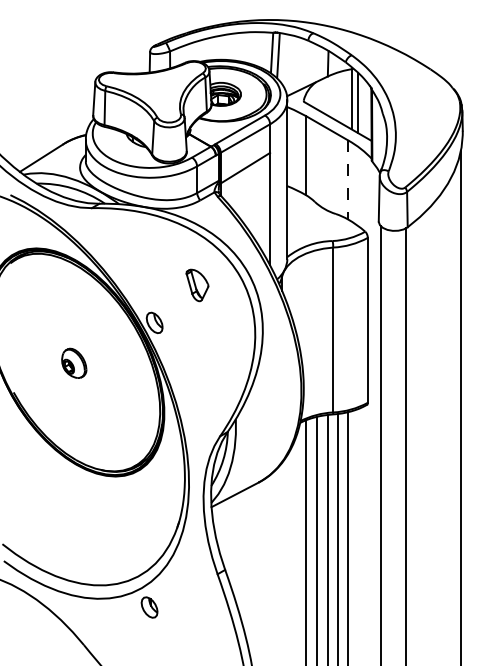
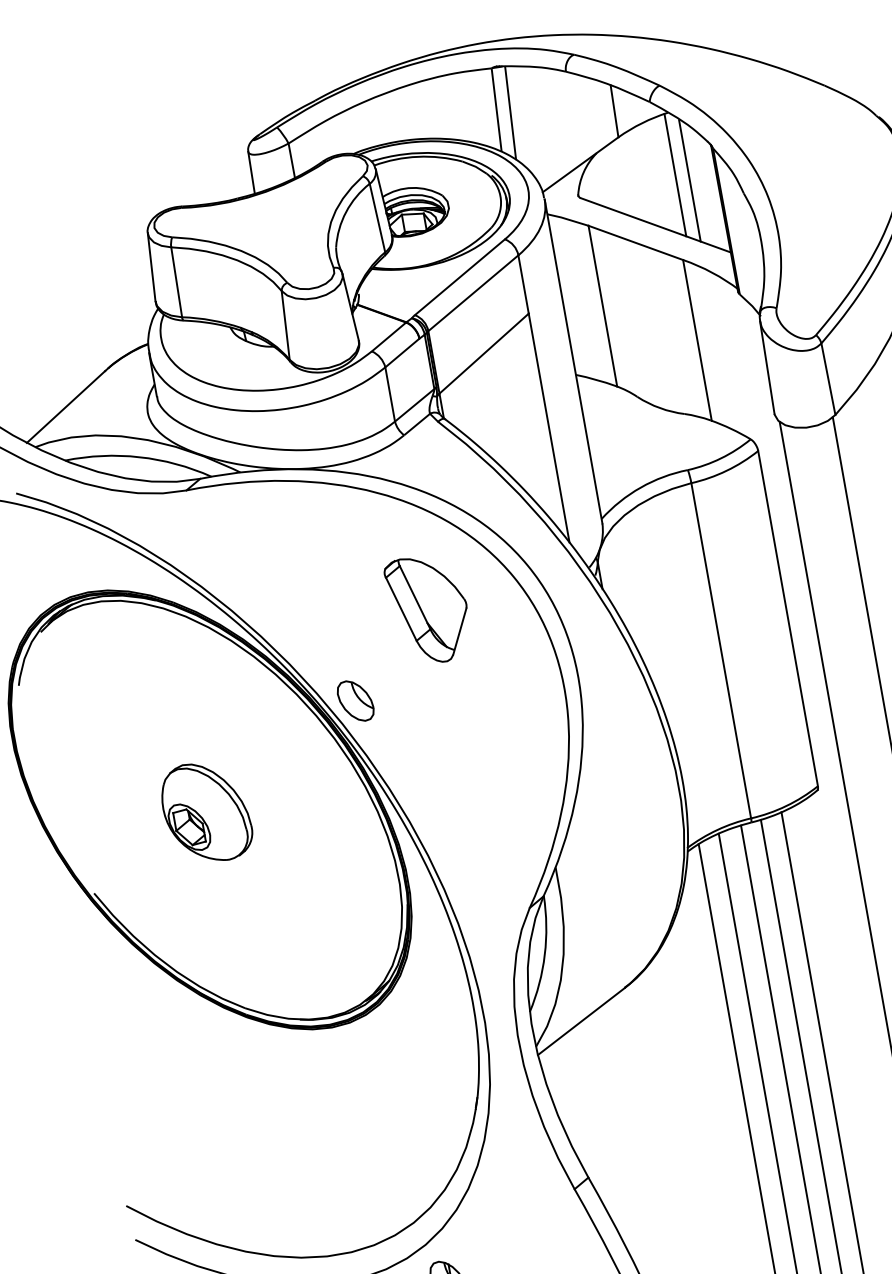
line: (348, 180) -> (698, 341), dashed -> solid
part: (197, 285) -> (429, 609), size x1.67
part: (74, 363) -> (207, 812), size x1.67

